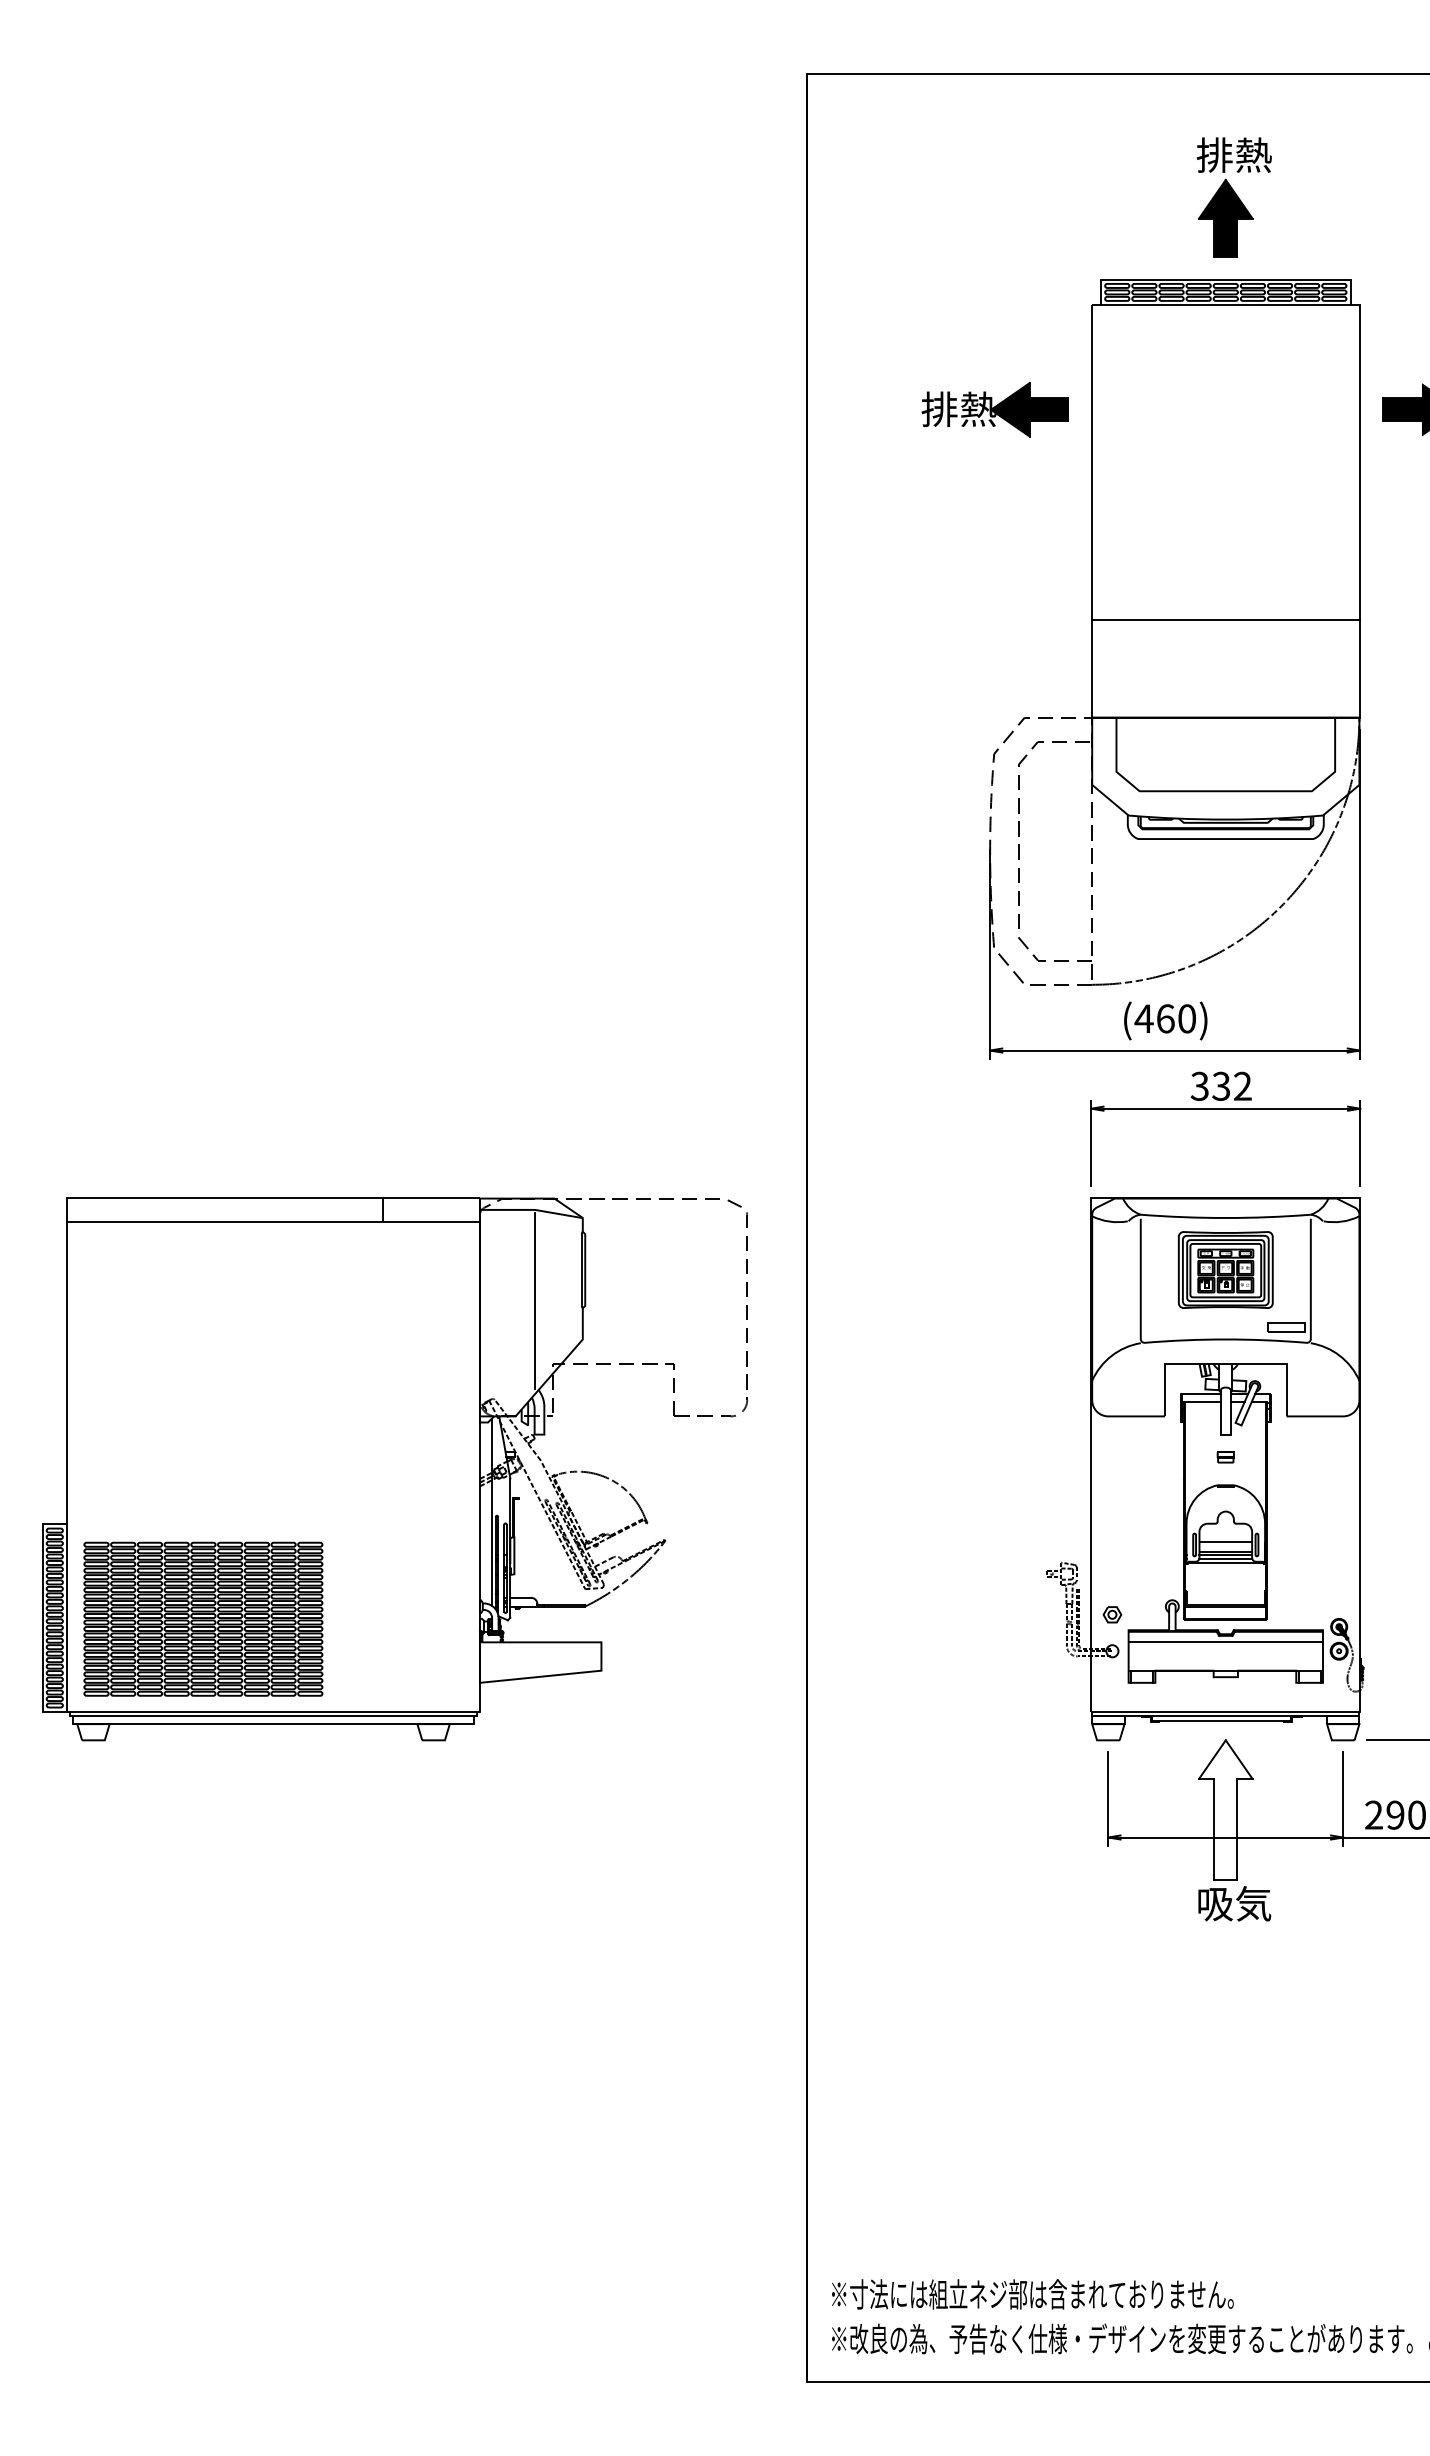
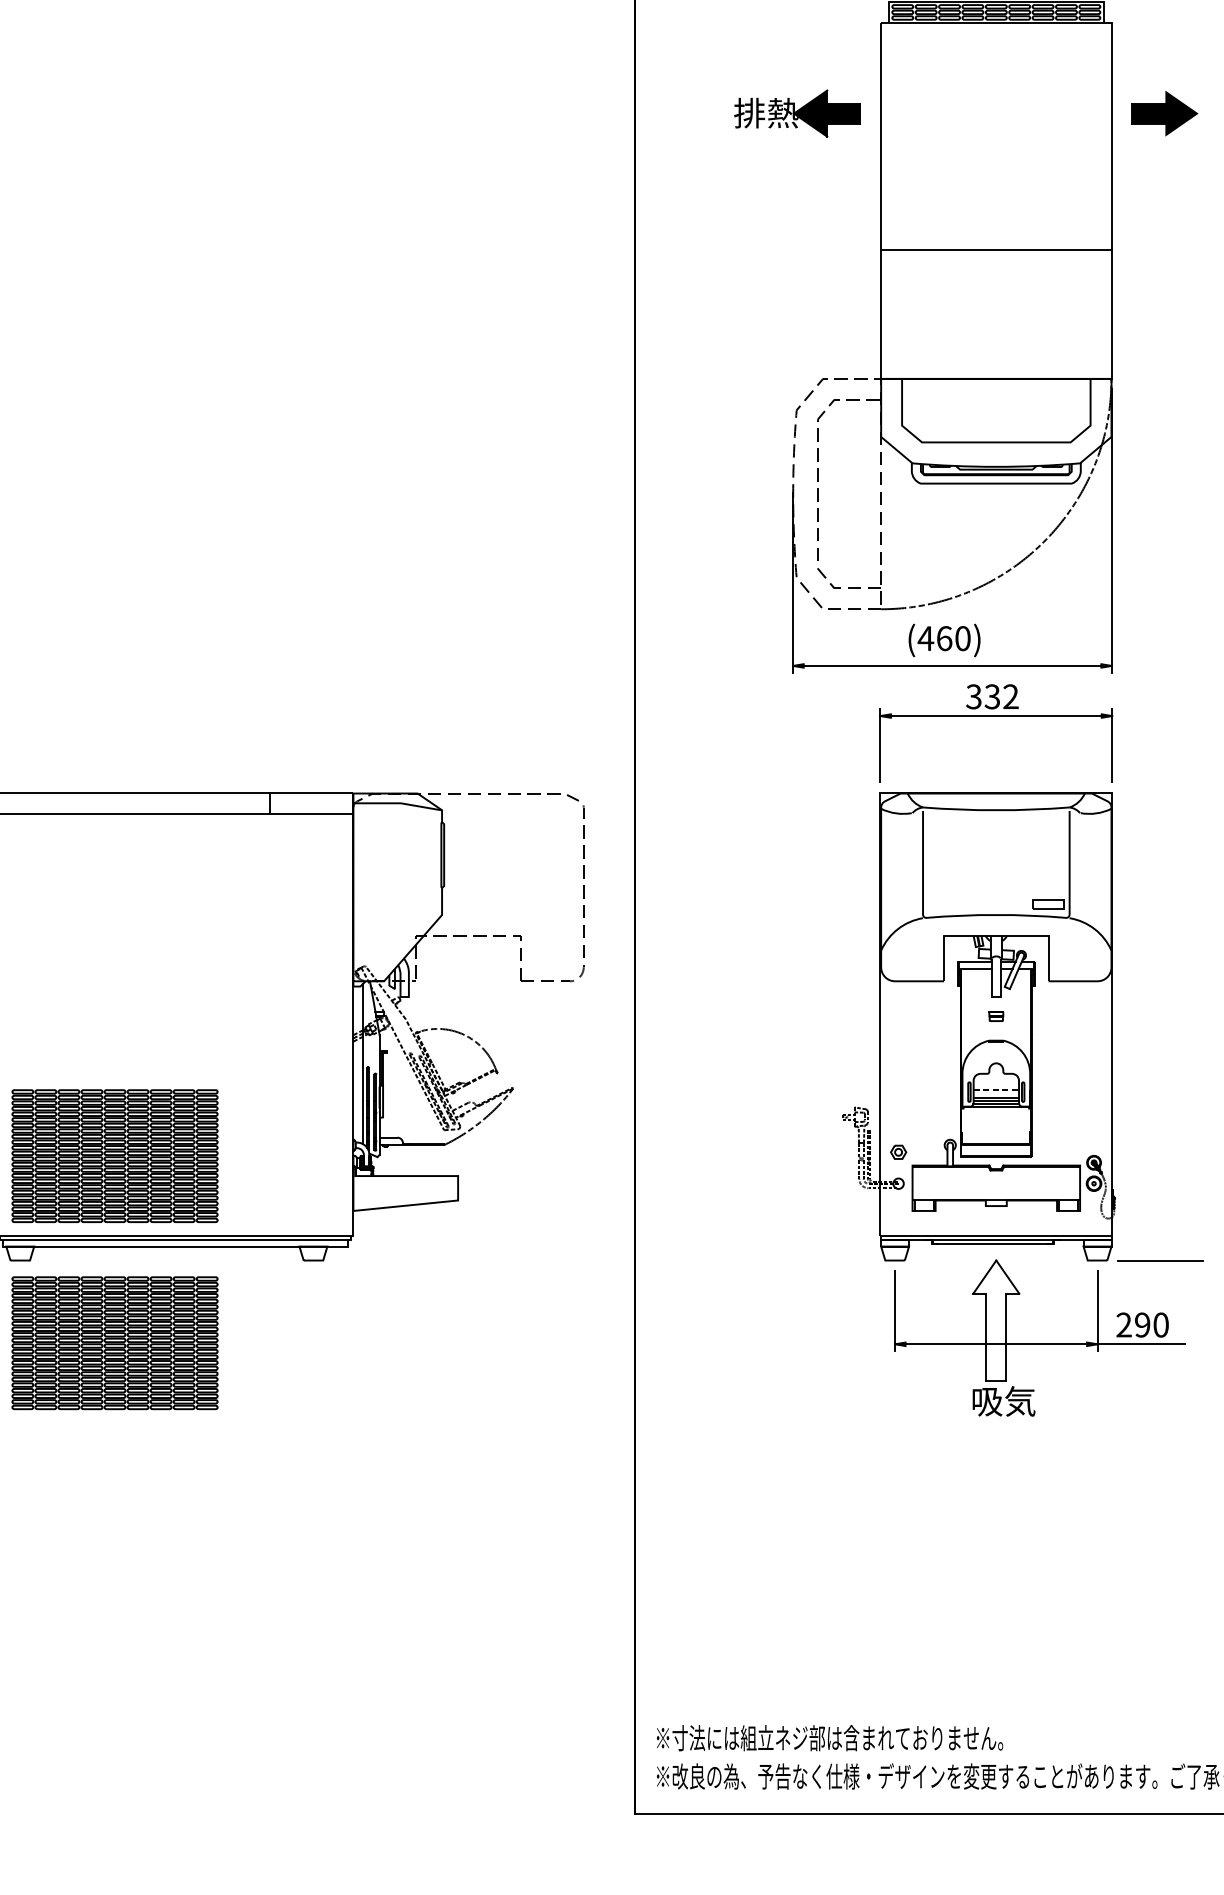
line: (1225, 620) -> (996, 250), moved
part: (1225, 1269) -> (996, 854), removed
line: (535, 1301) -> (401, 882), removed
line: (1226, 1542) -> (996, 1089), solid -> dashed
line: (1225, 1642) -> (996, 1176), removed
part: (203, 1835) -> (115, 1342), added

